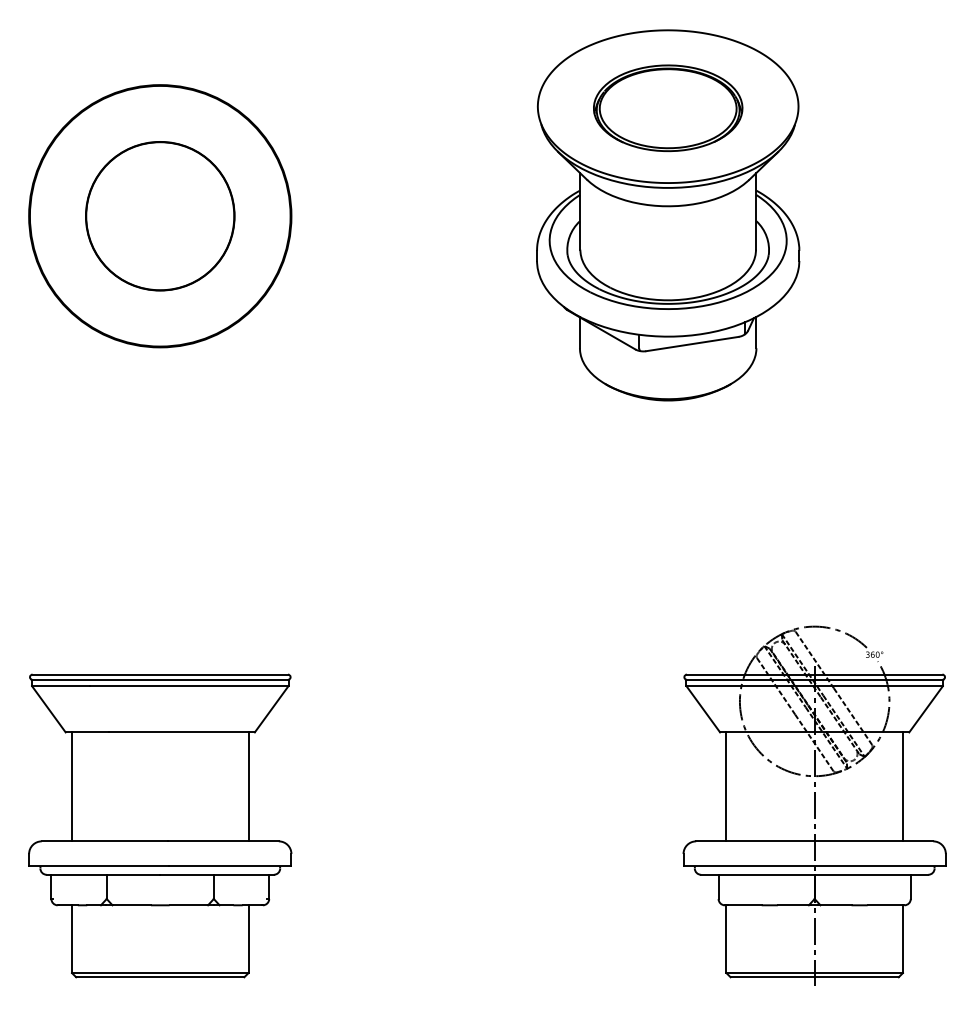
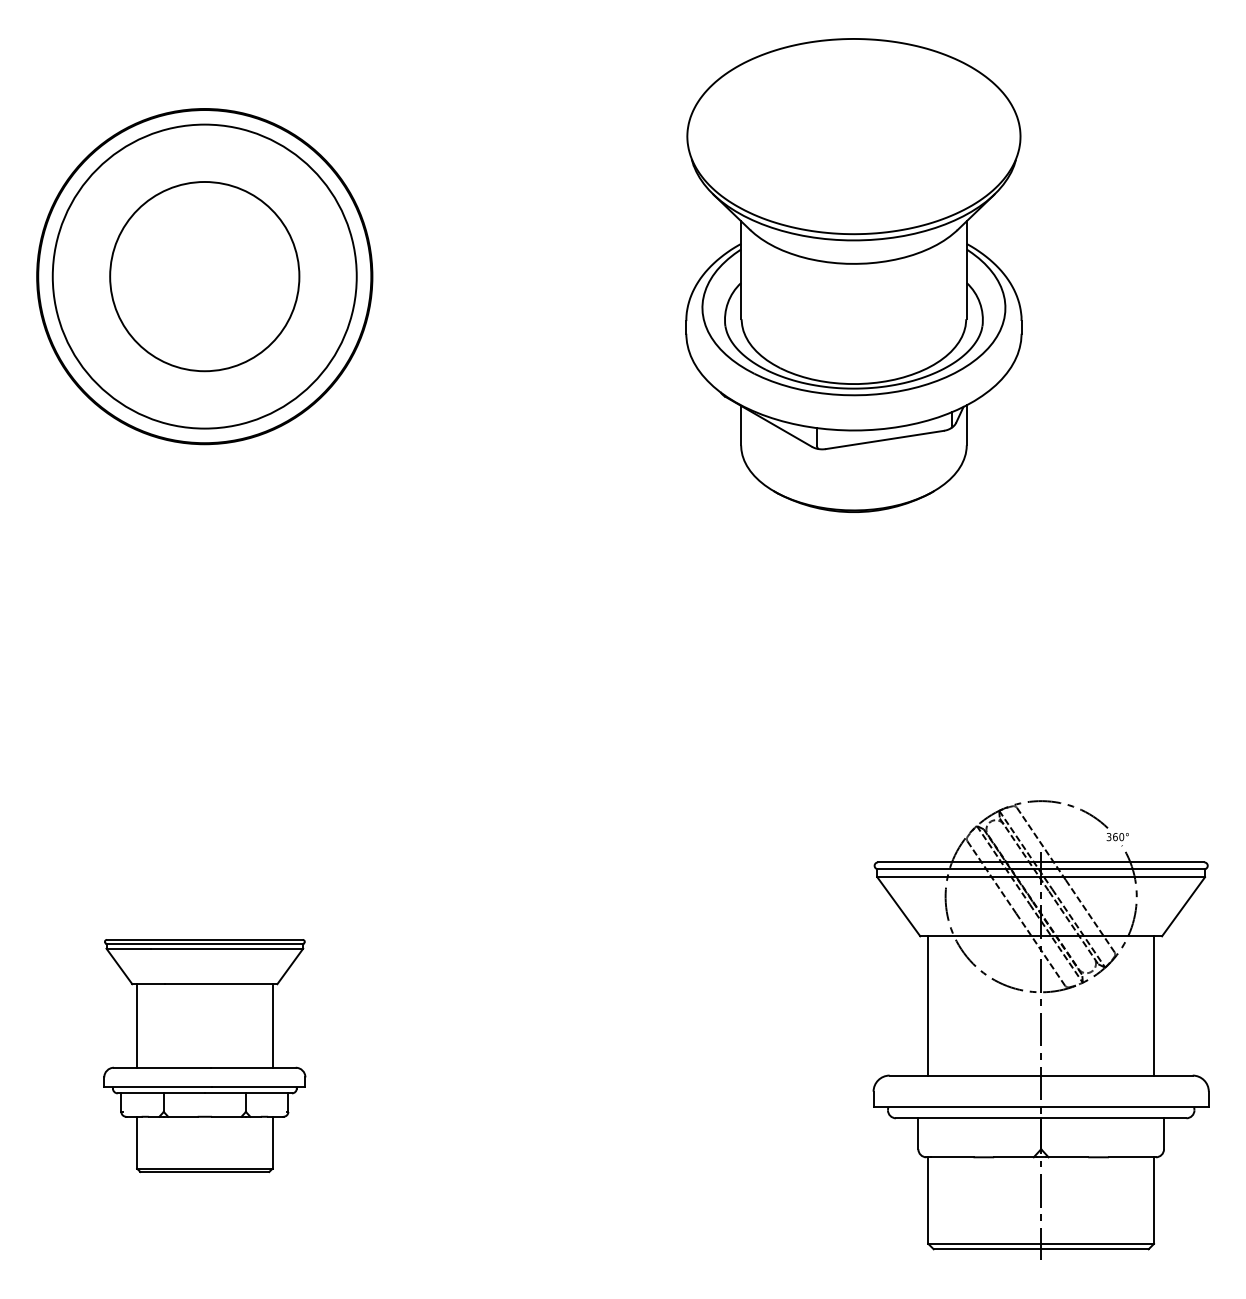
part: (667, 108) -> (853, 138), removed
circle: (160, 216) -> (204, 276), size x1.6
part: (160, 825) -> (204, 1055), size x0.6

